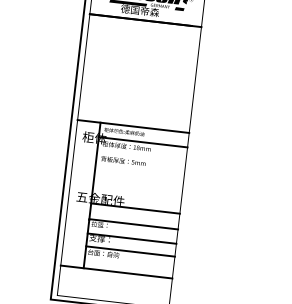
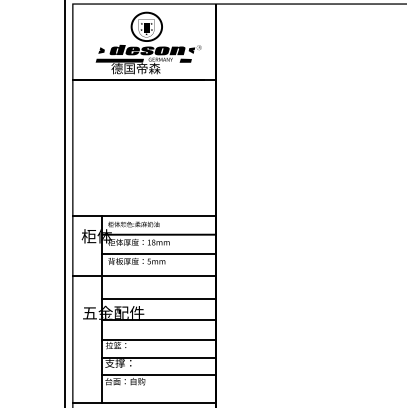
line: (141, 156) -> (159, 253), added
line: (128, 173) -> (144, 276), added
line: (137, 192) -> (159, 299), added

